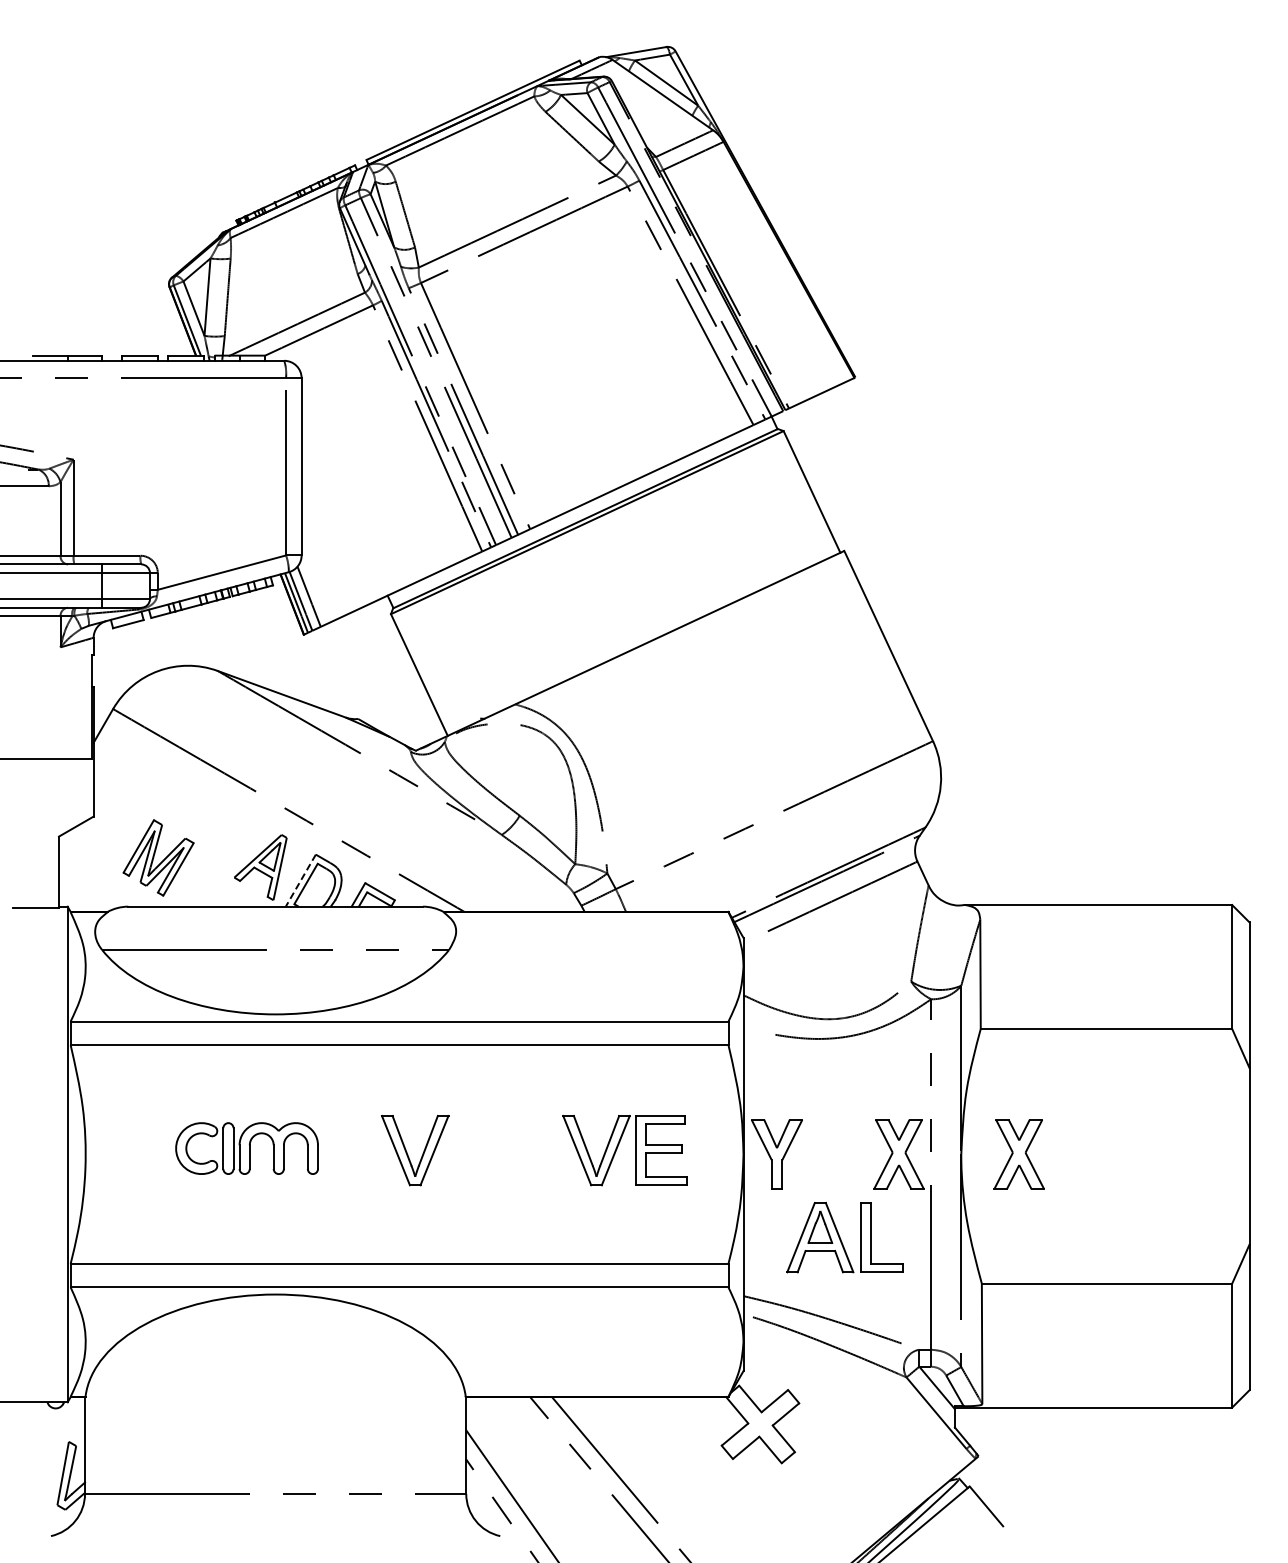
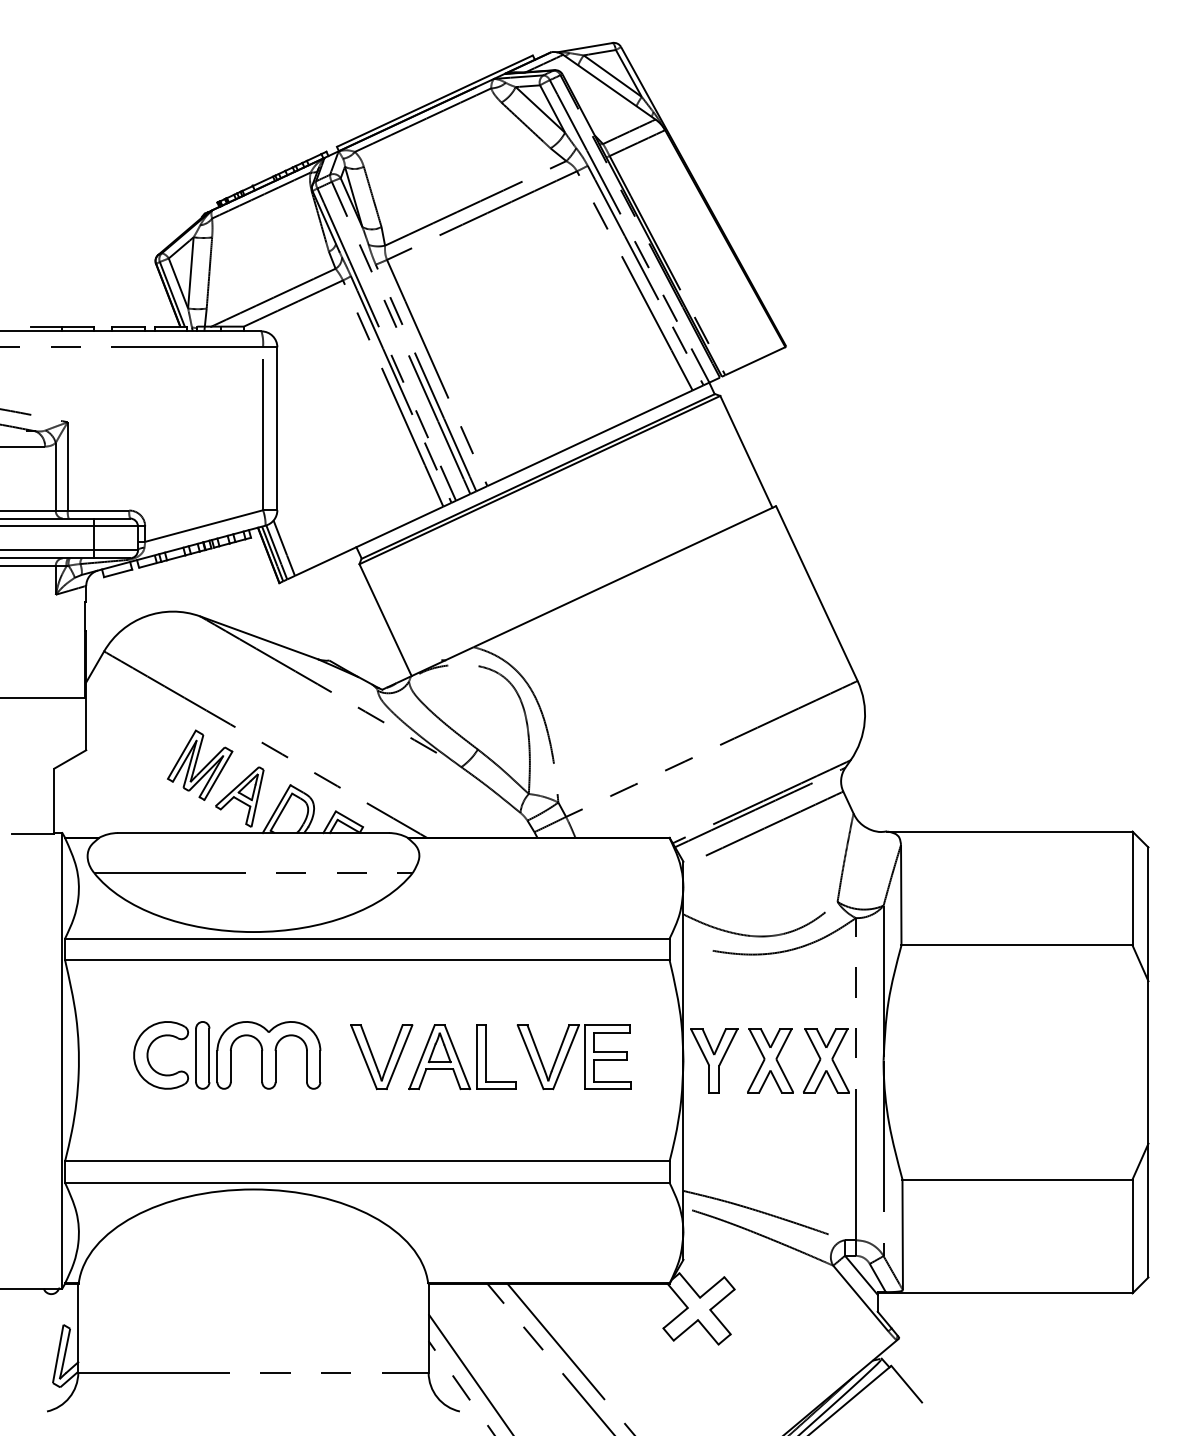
part: (158, 857) -> (200, 764), moved
line: (300, 881) -> (276, 809), dashed -> solid
part: (246, 1148) -> (226, 1055), size x1.43
part: (1018, 1154) -> (769, 1060), moved
part: (844, 1237) -> (461, 1057), moved

